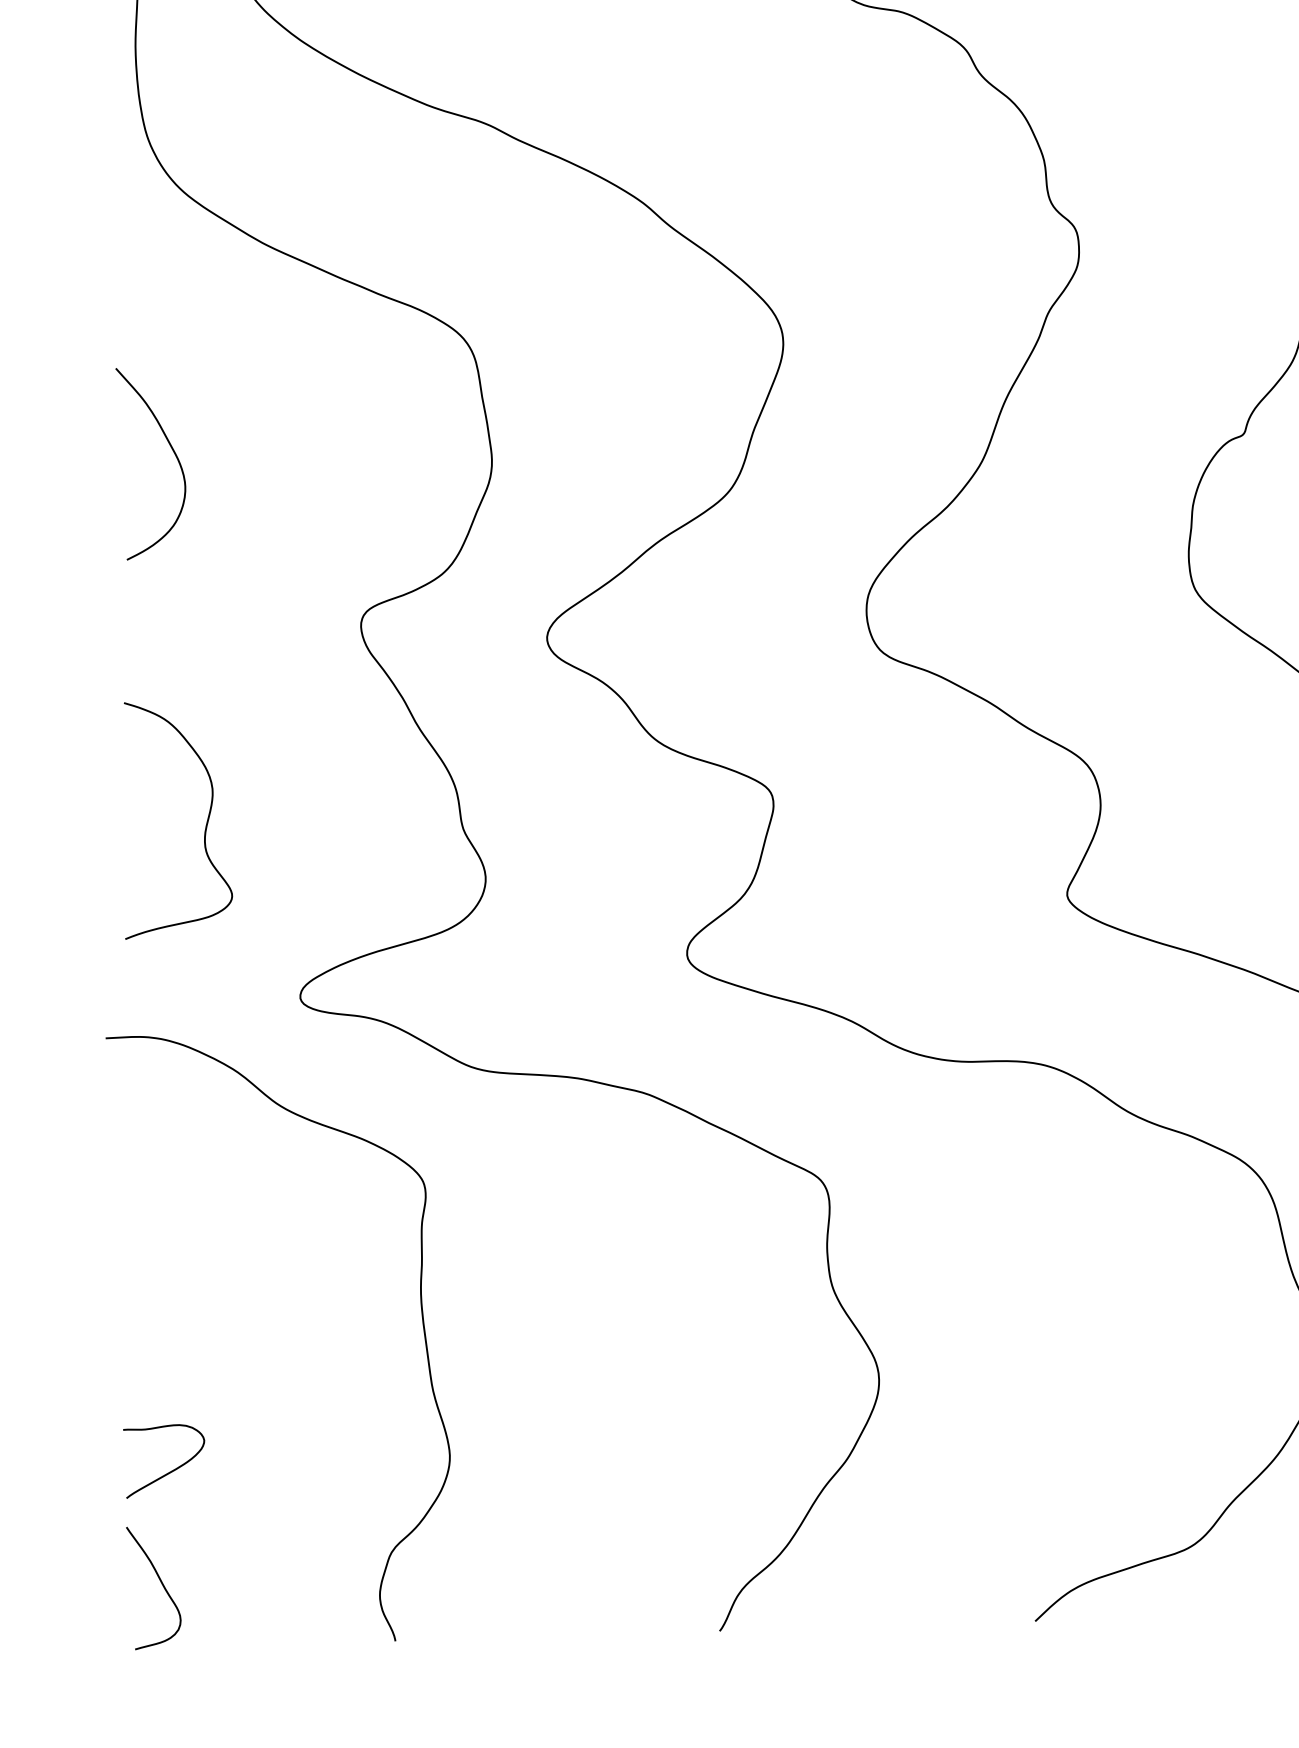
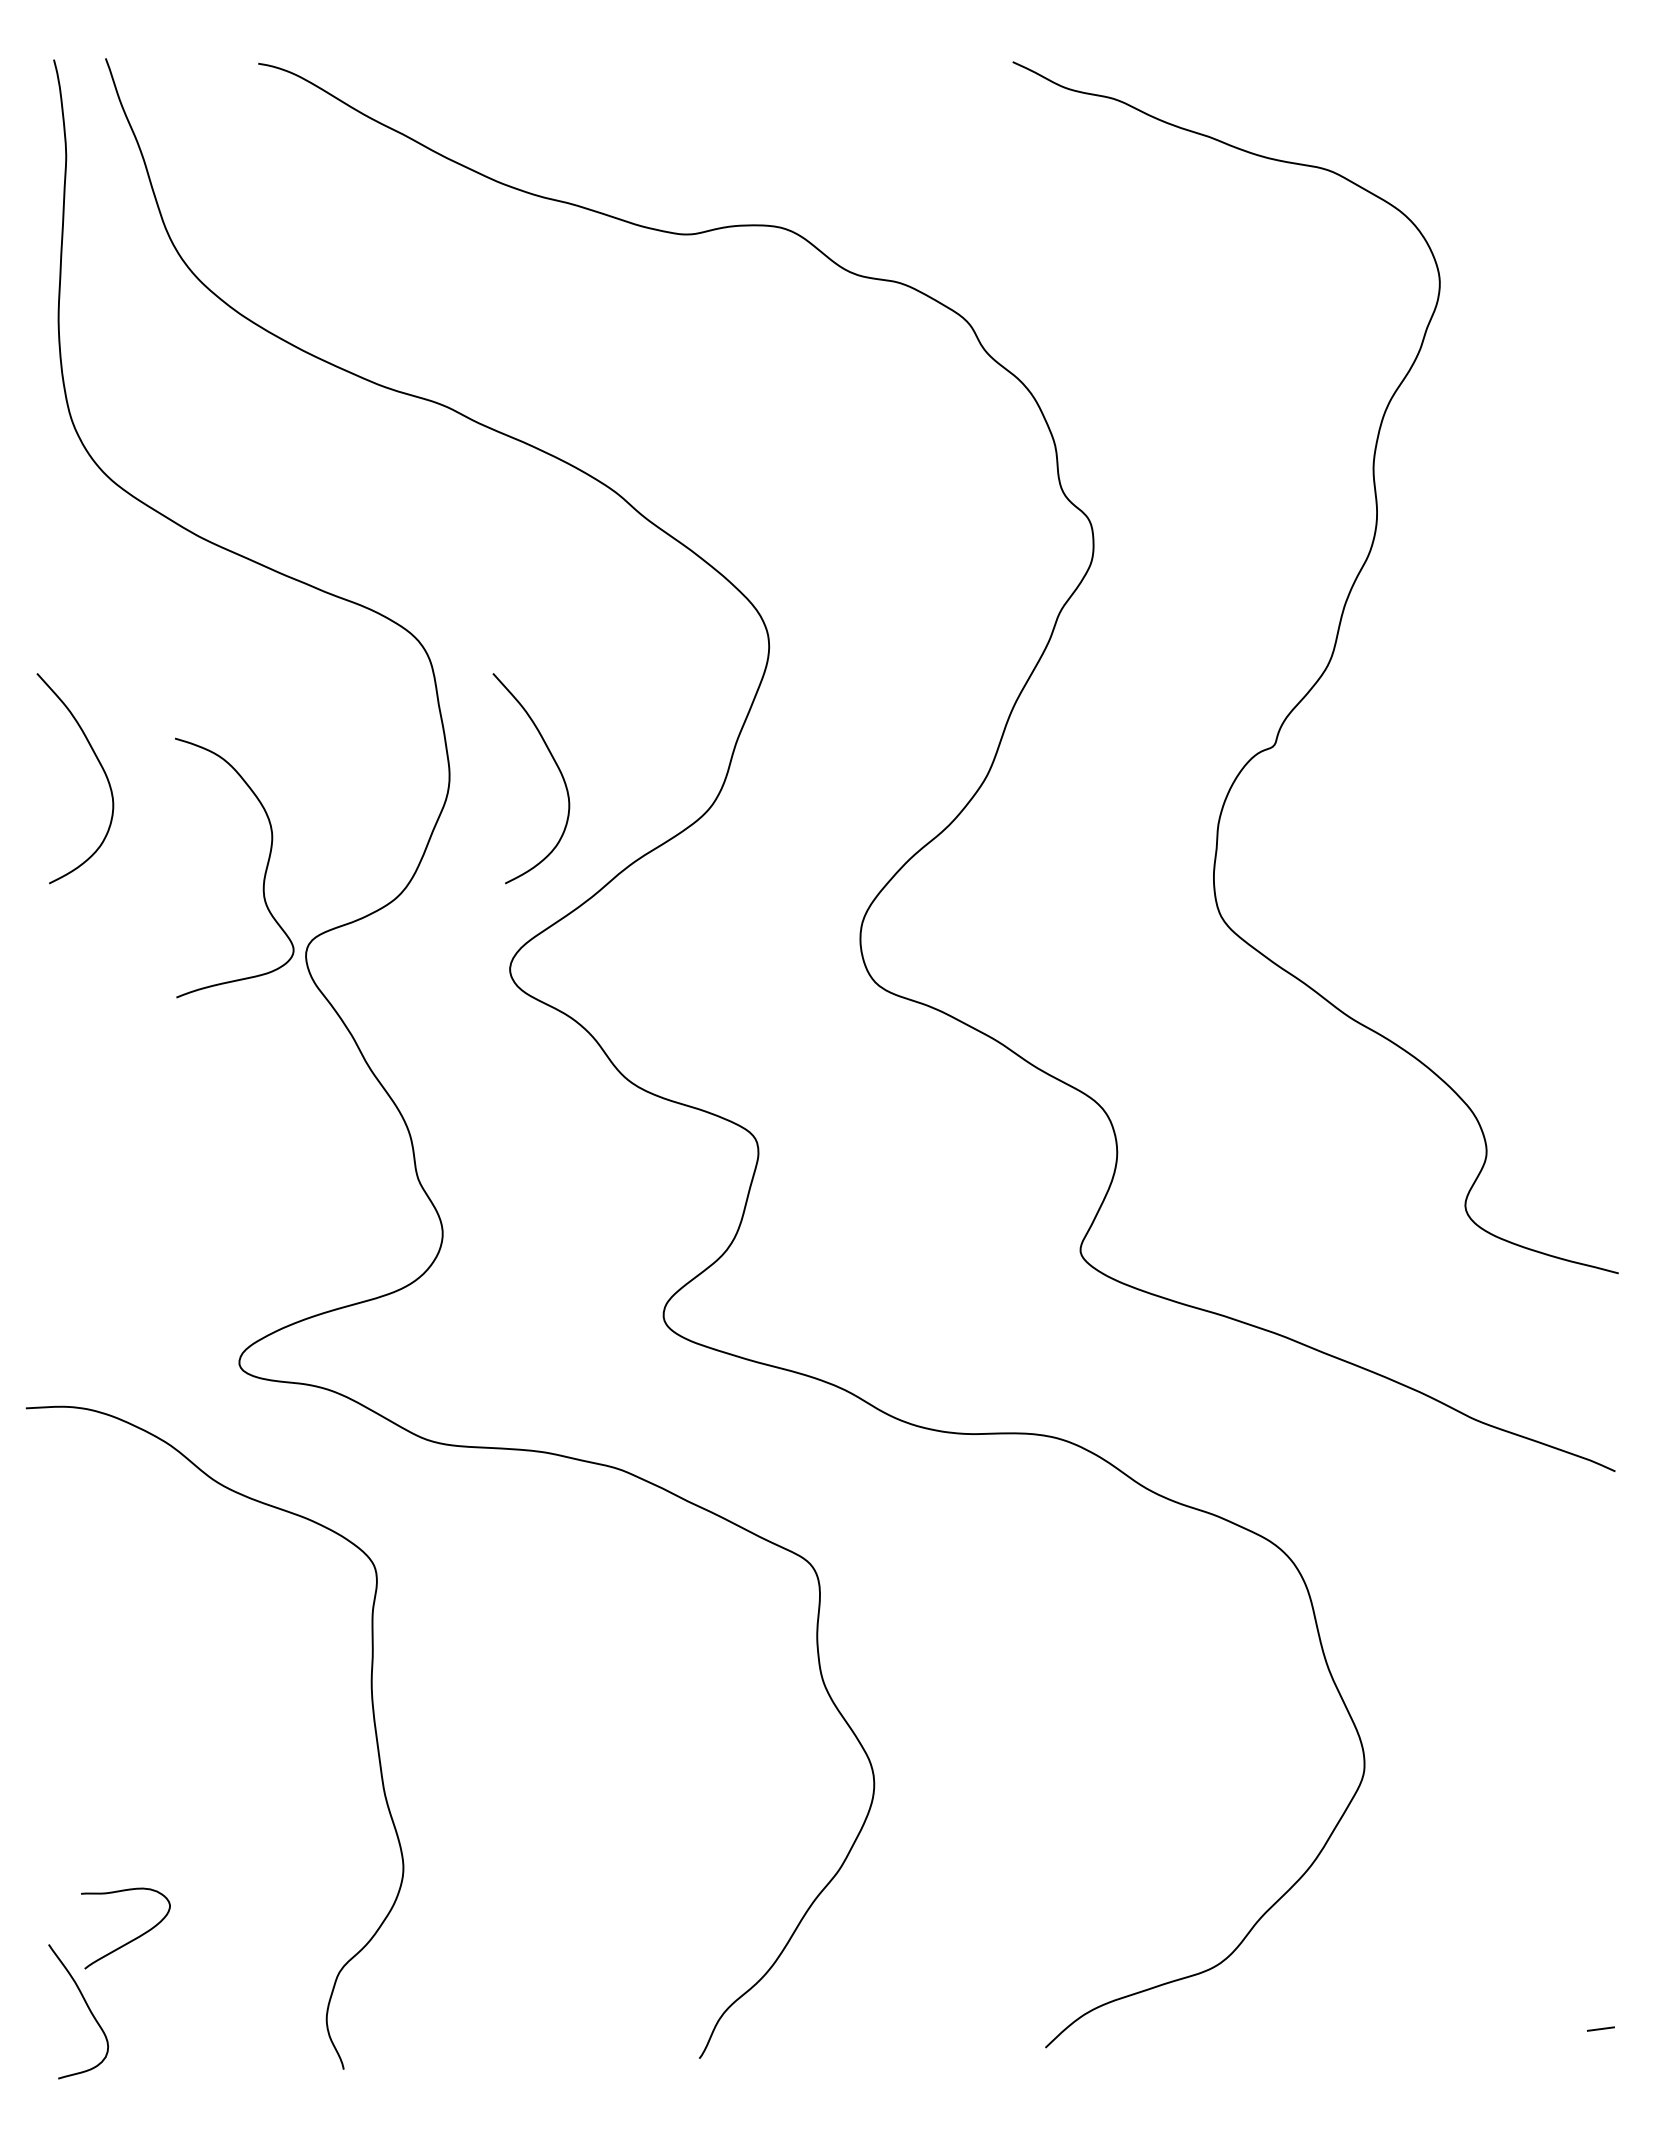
curve: (589, 453) -> (556, 766), added
curve: (205, 825) -> (264, 872), moved
curve: (168, 1472) -> (130, 1940), moved

